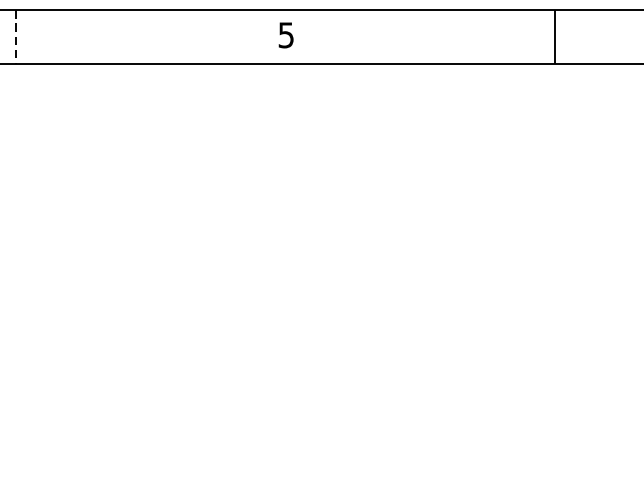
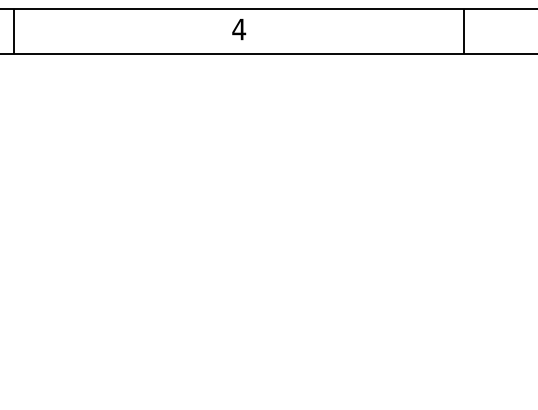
text: (286, 35) -> (239, 29), 5 -> 4
line: (15, 37) -> (13, 31), dashed -> solid

